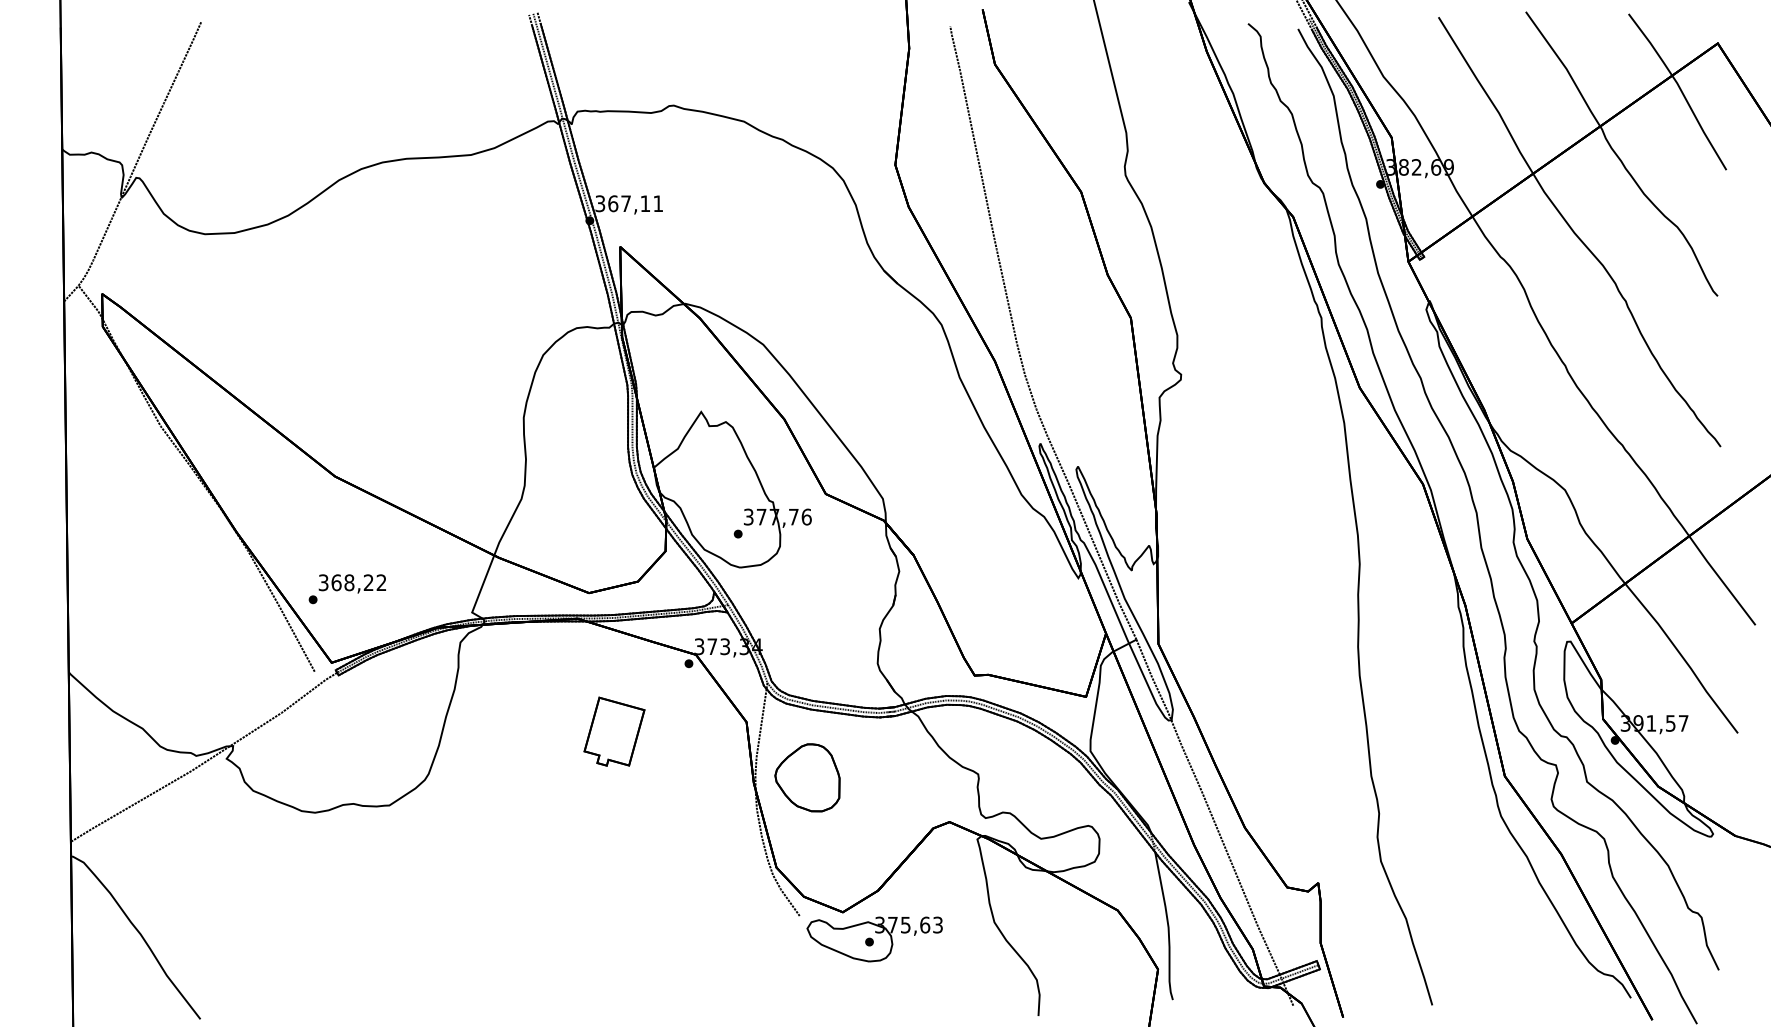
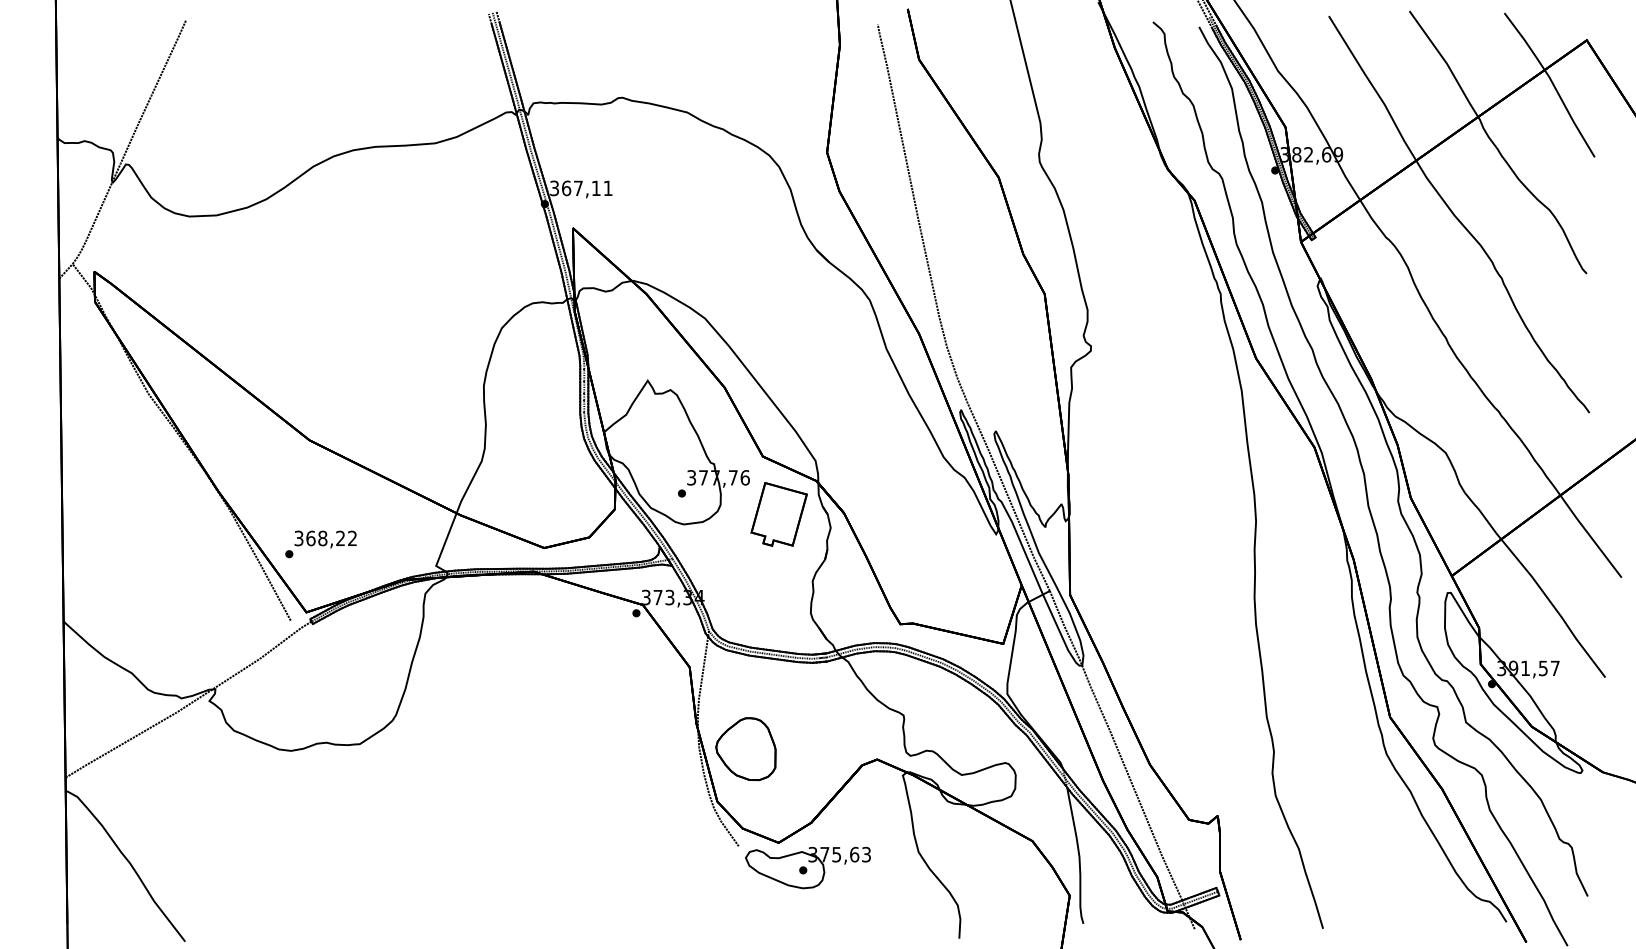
part: (614, 731) -> (779, 514), moved
part: (807, 777) -> (745, 748), moved

